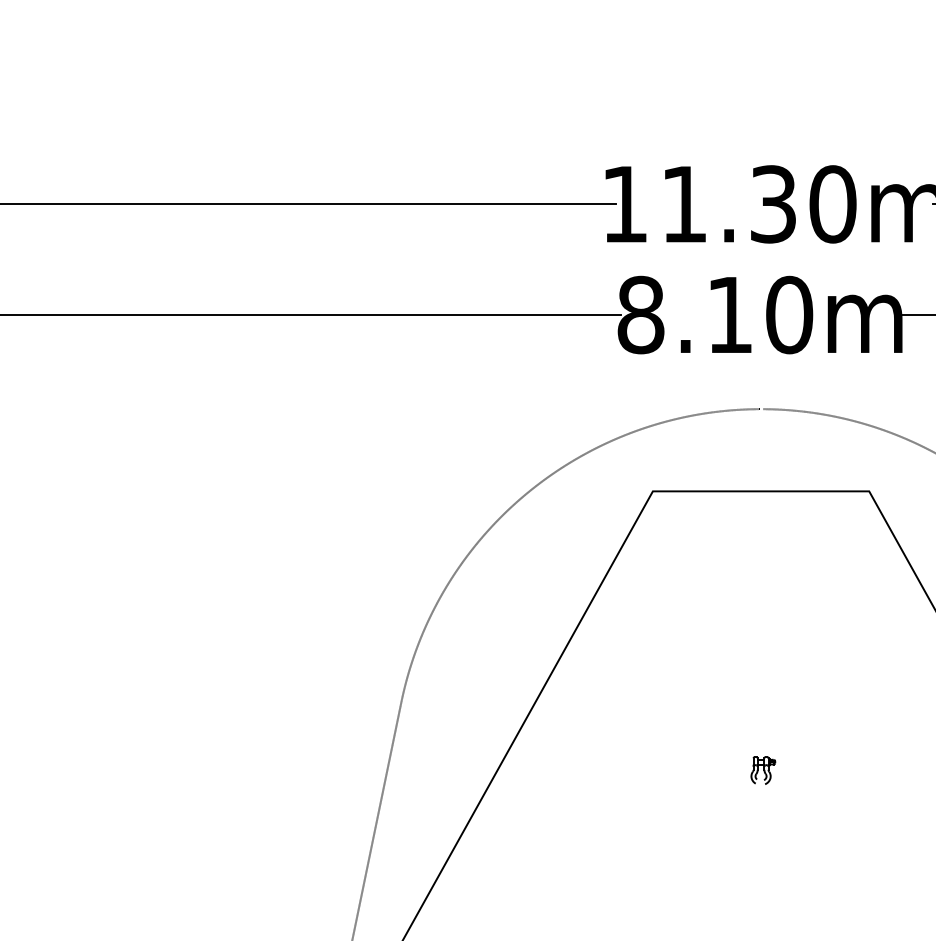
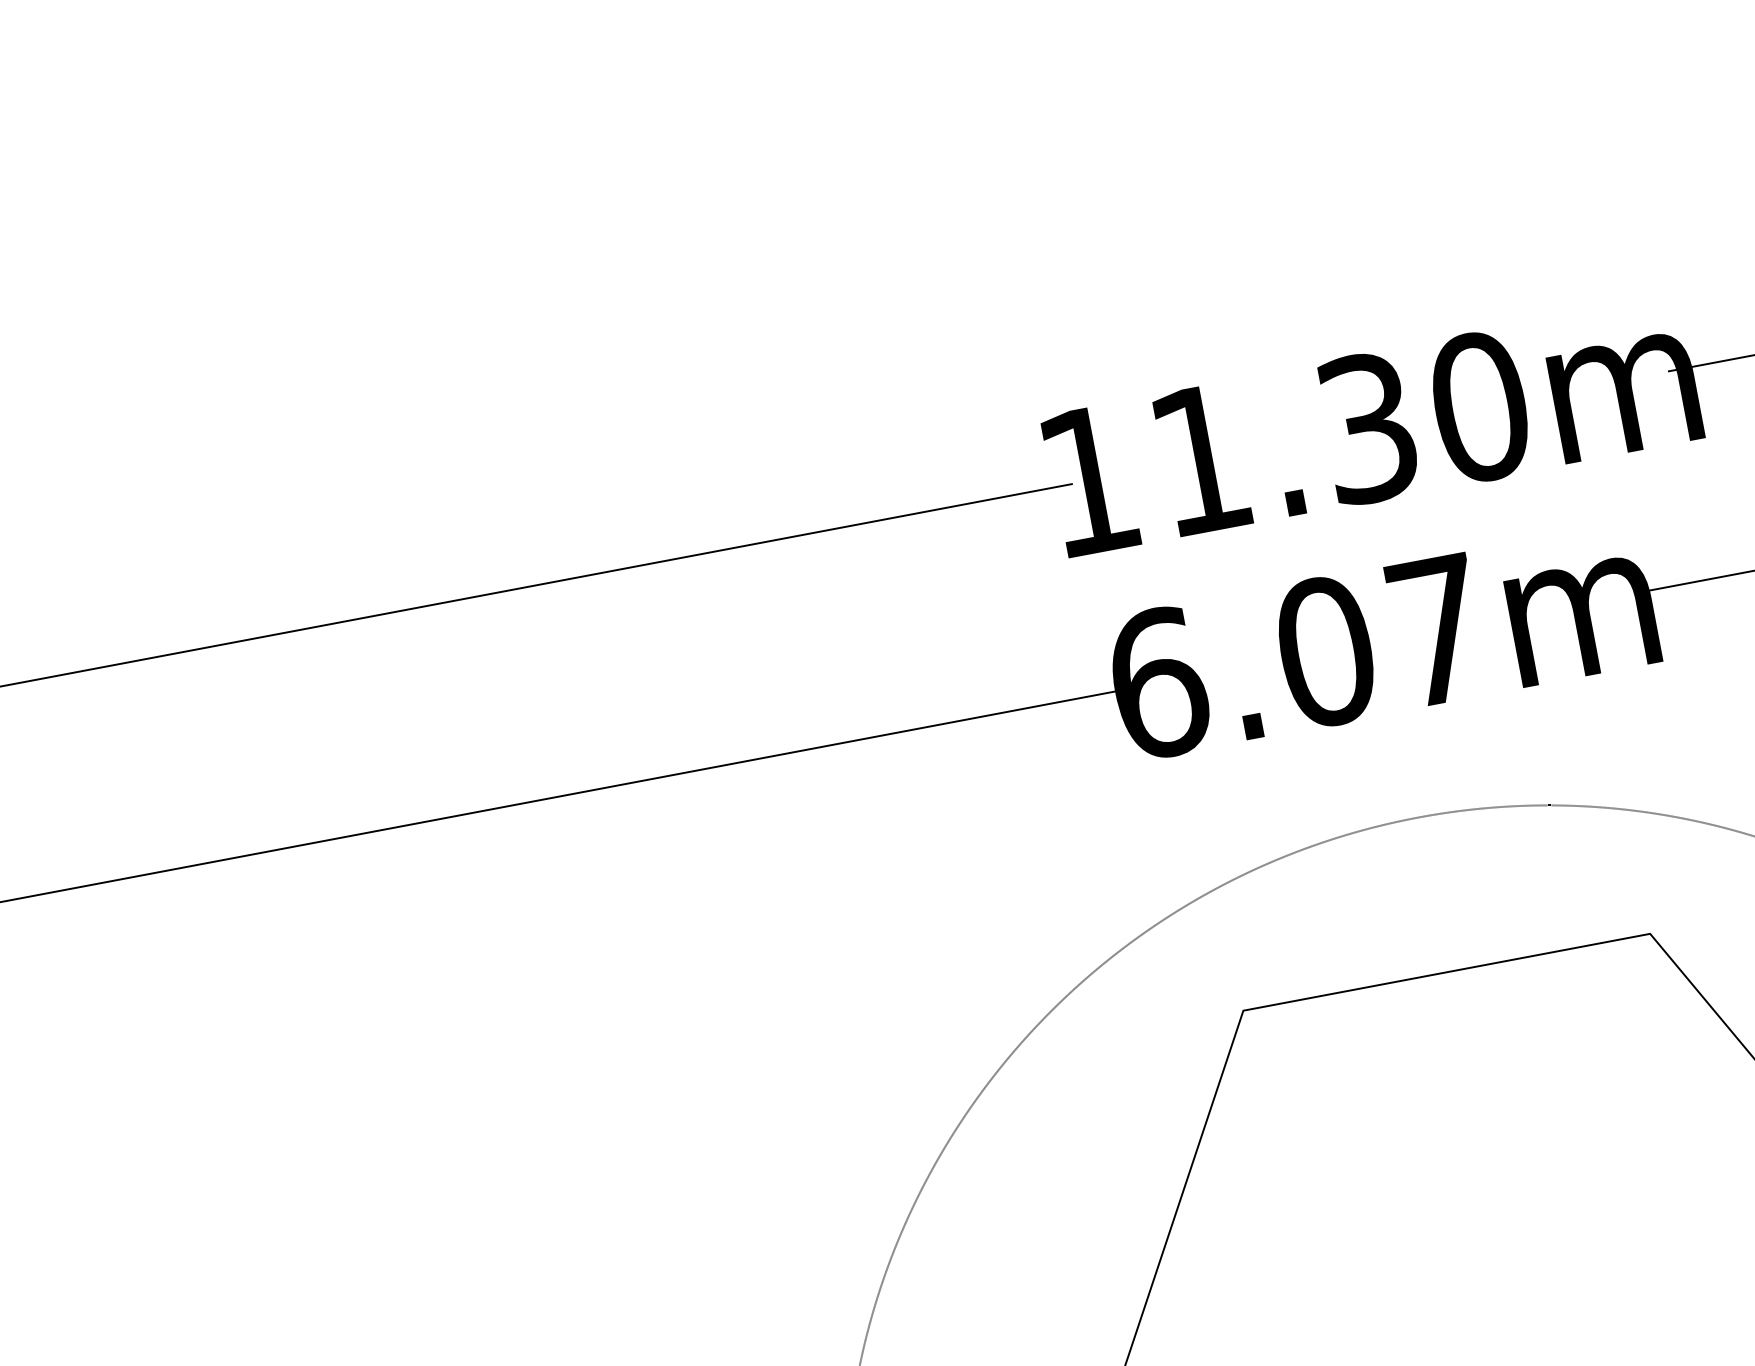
text: (715, 314) -> (1298, 655), 8.10m -> 6.07m

